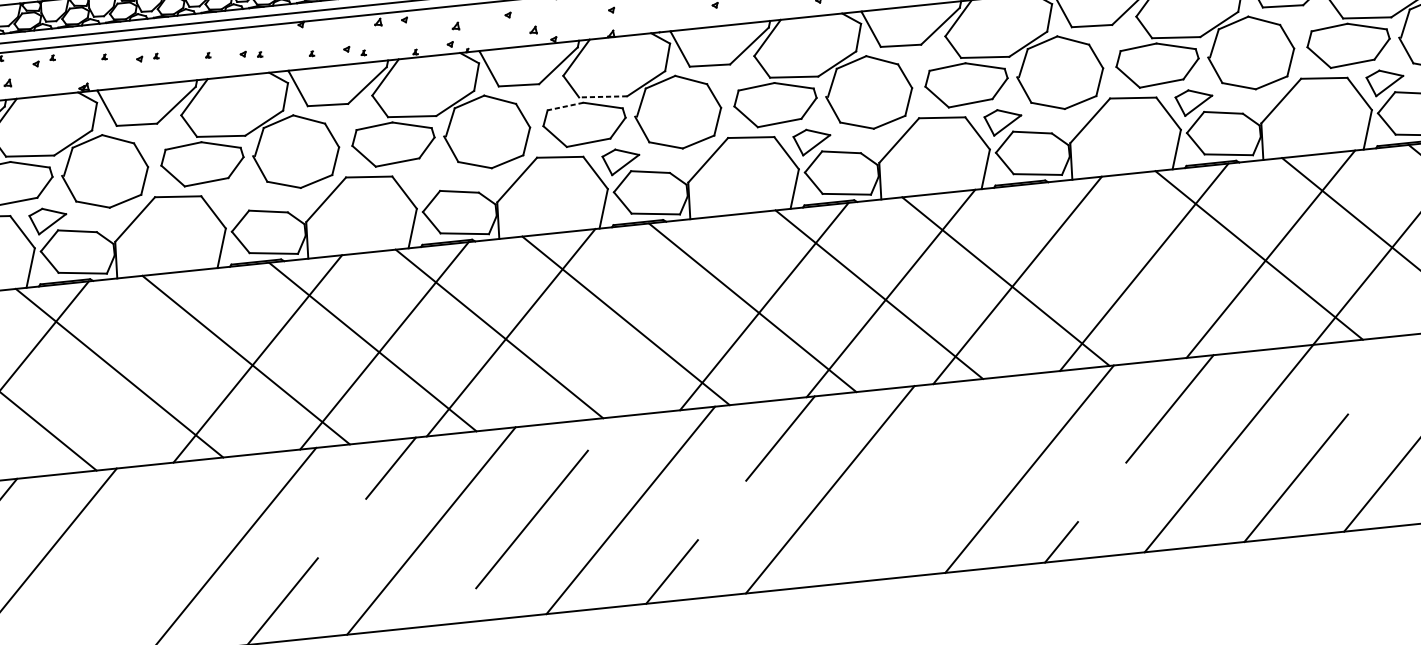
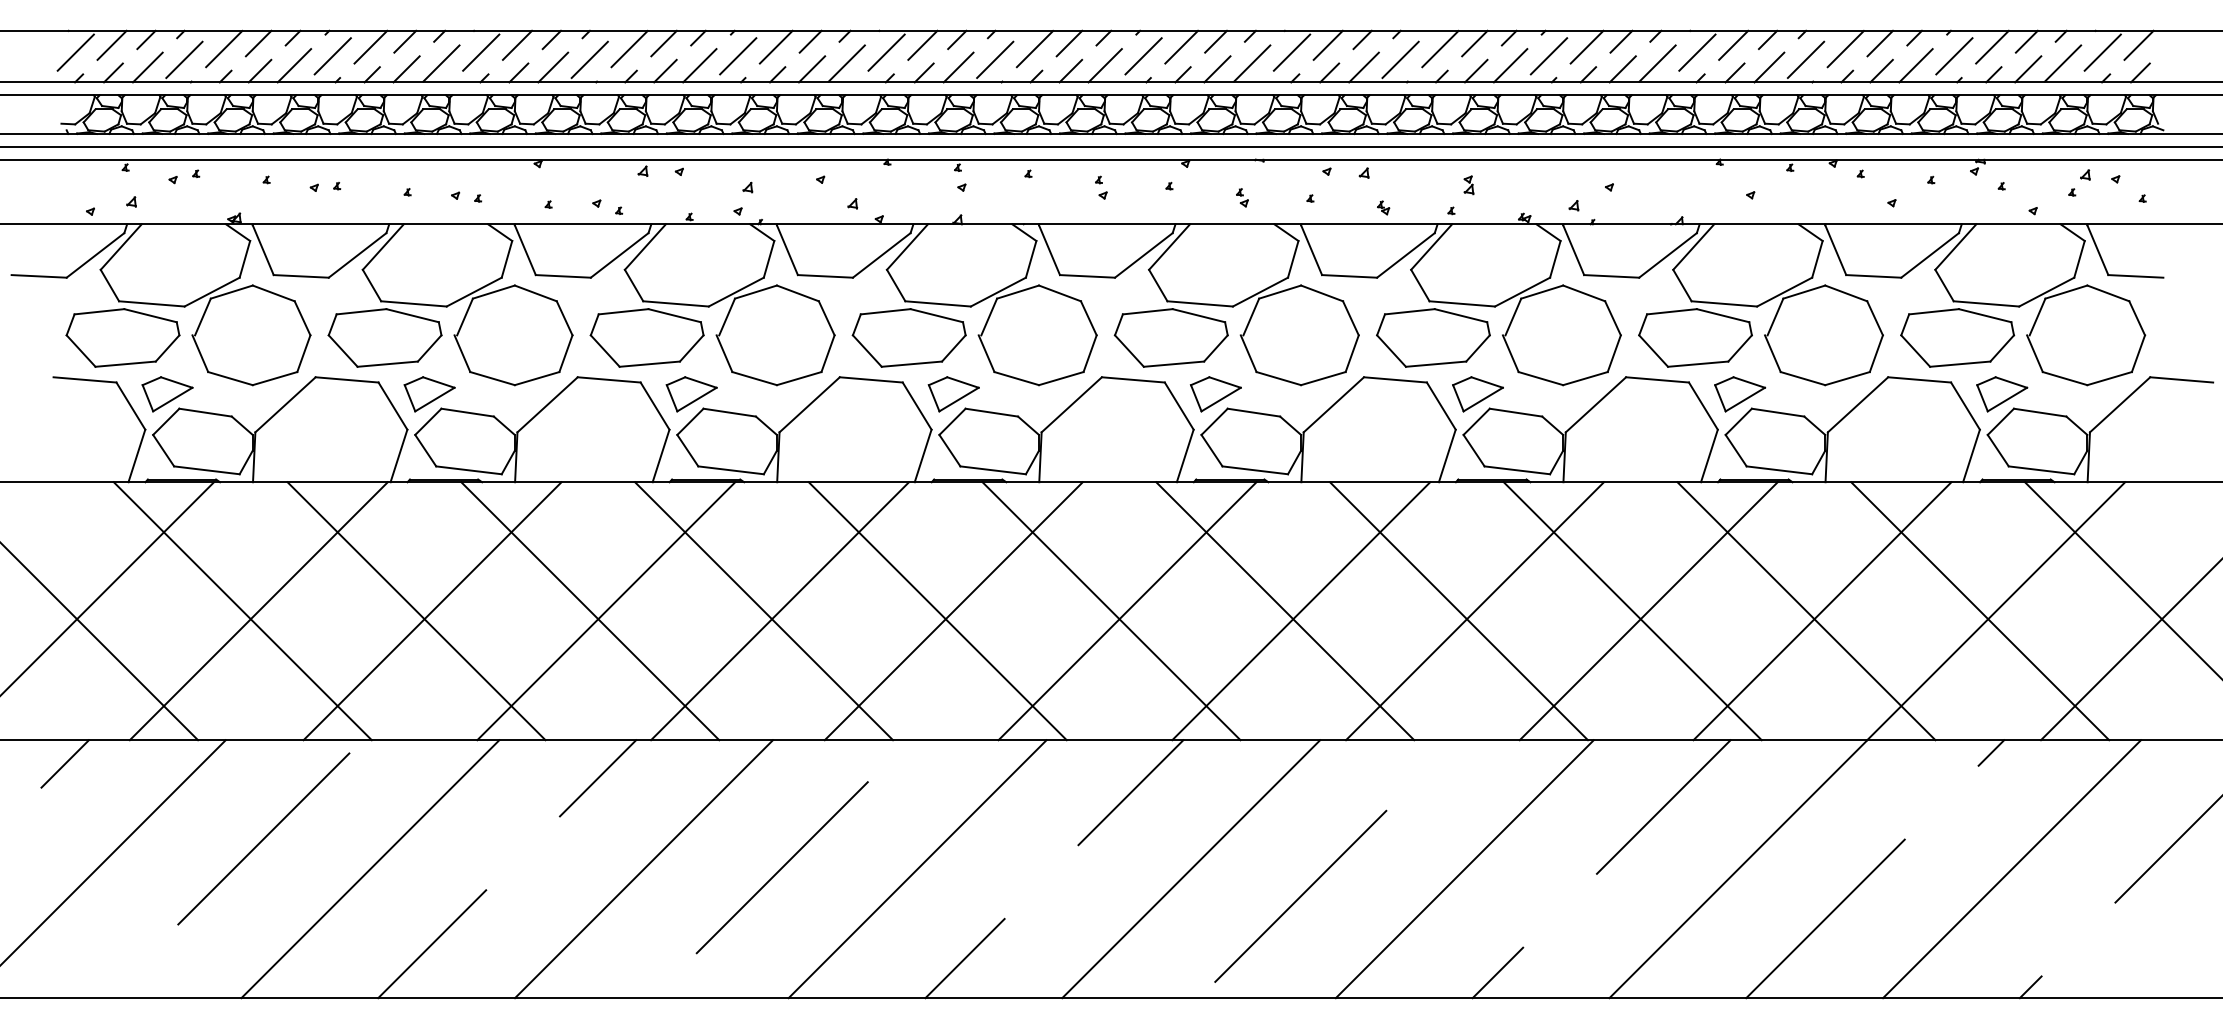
line: (603, 96) -> (938, 303), dashed -> solid
line: (565, 106) -> (885, 311), dashed -> solid
part: (430, 181) -> (691, 394), added
part: (239, 201) -> (429, 394), added
line: (1132, 268) -> (1632, 611), added
line: (637, 319) -> (953, 611), added
line: (1404, 344) -> (1991, 752), added
line: (131, 372) -> (258, 611), added
line: (911, 500) -> (1300, 895), added
line: (151, 537) -> (263, 838), added

